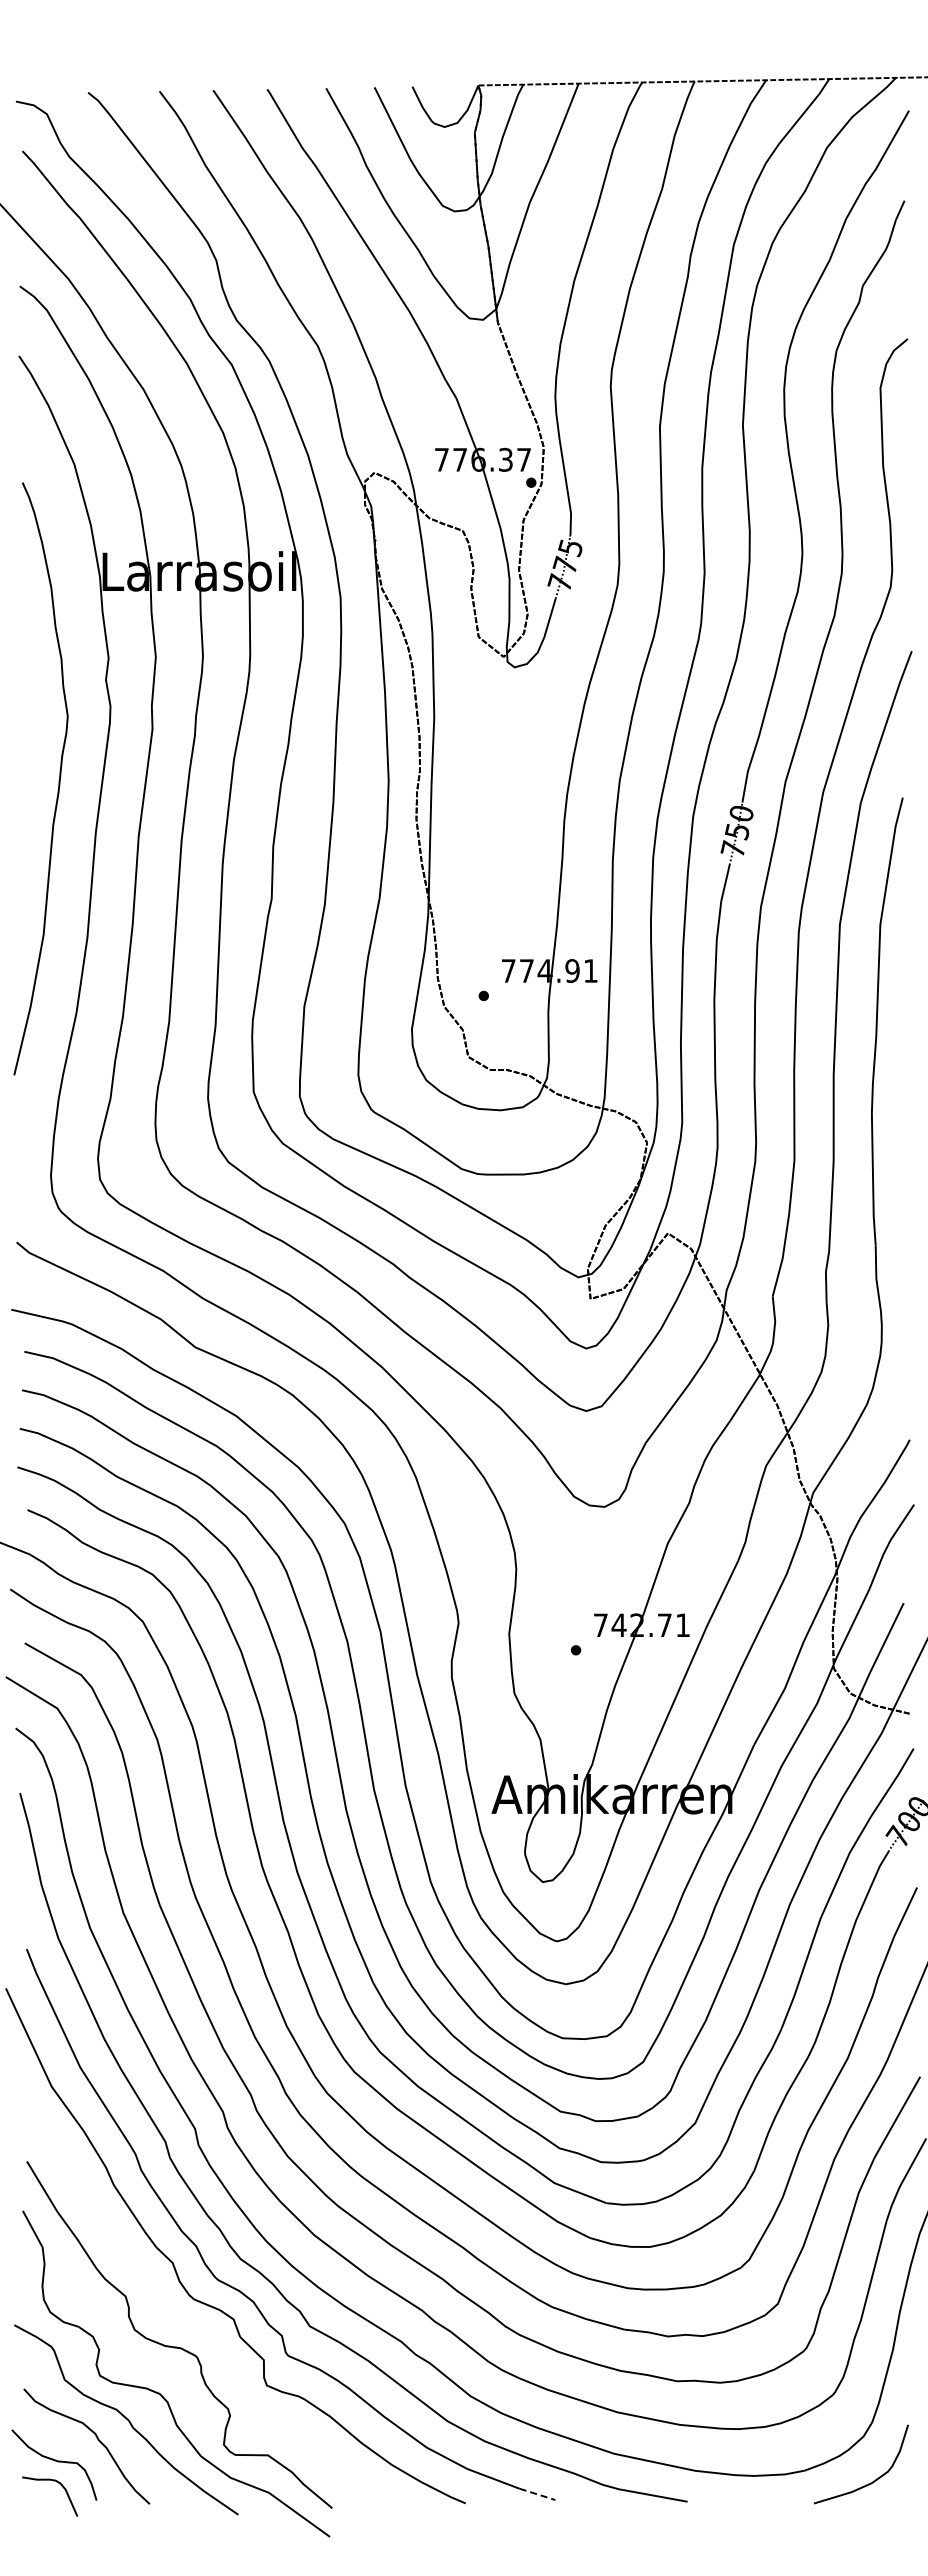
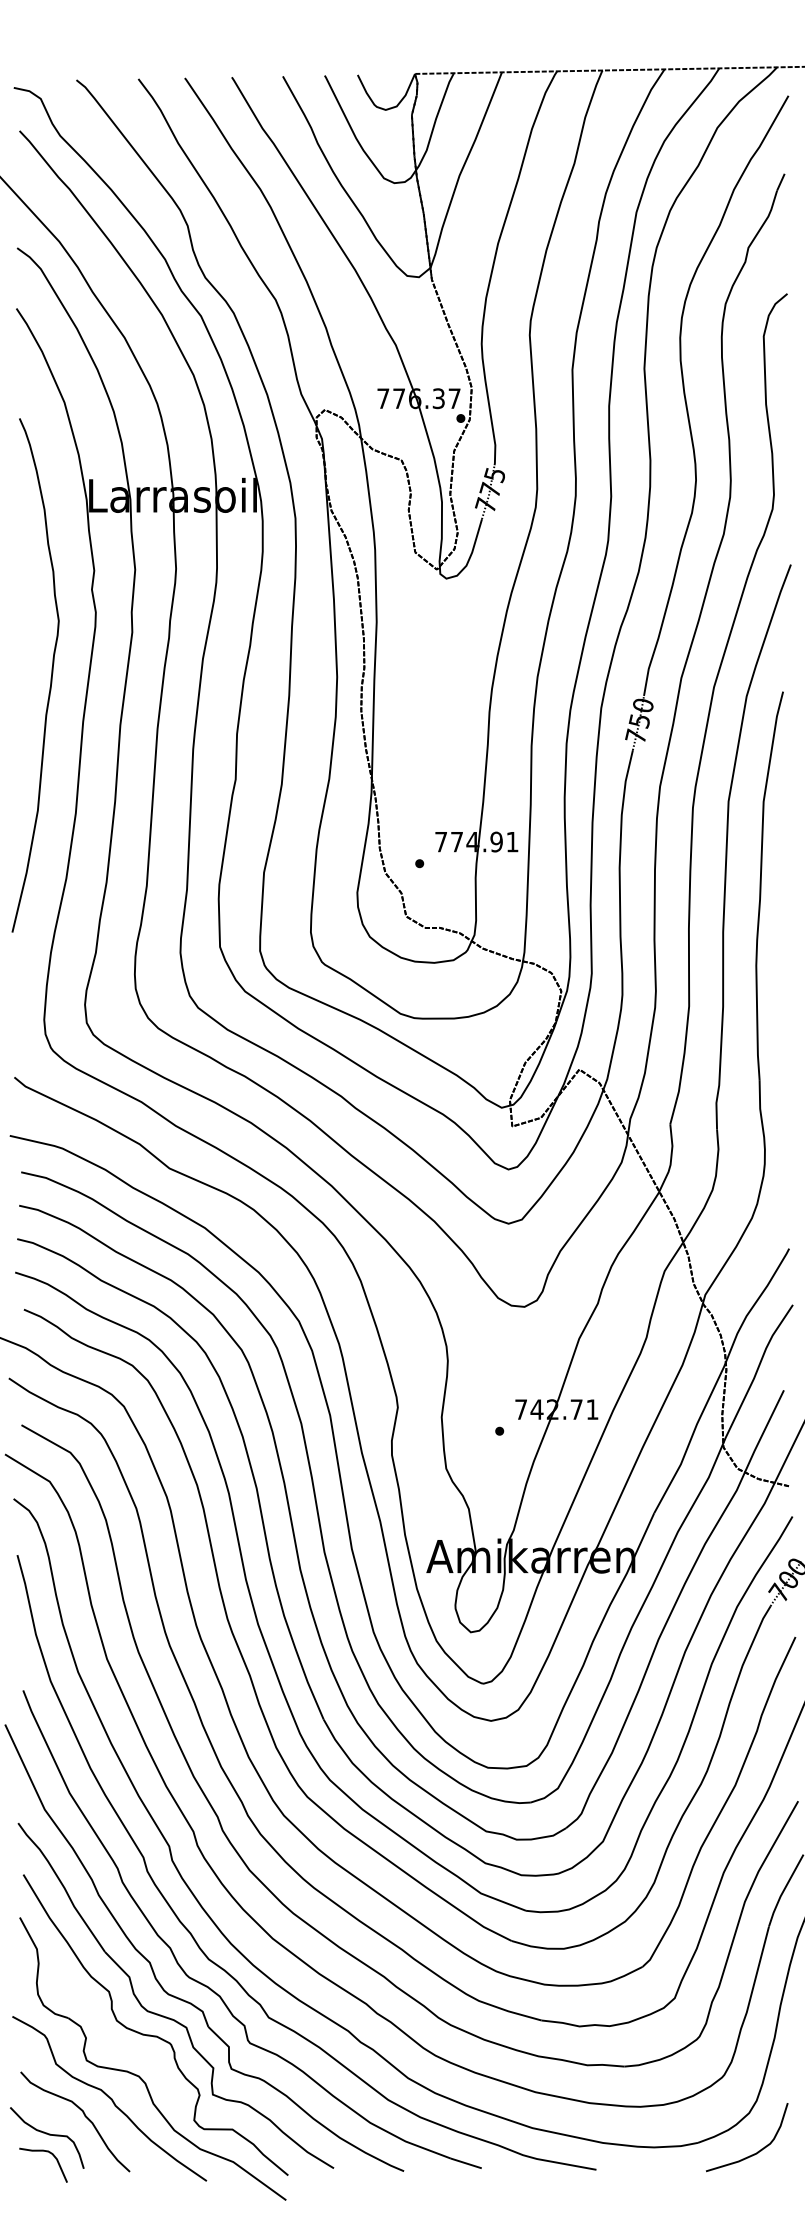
part: (193, 2325) -> (167, 2016), added
line: (537, 2494) -> (466, 2163), dashed -> solid

